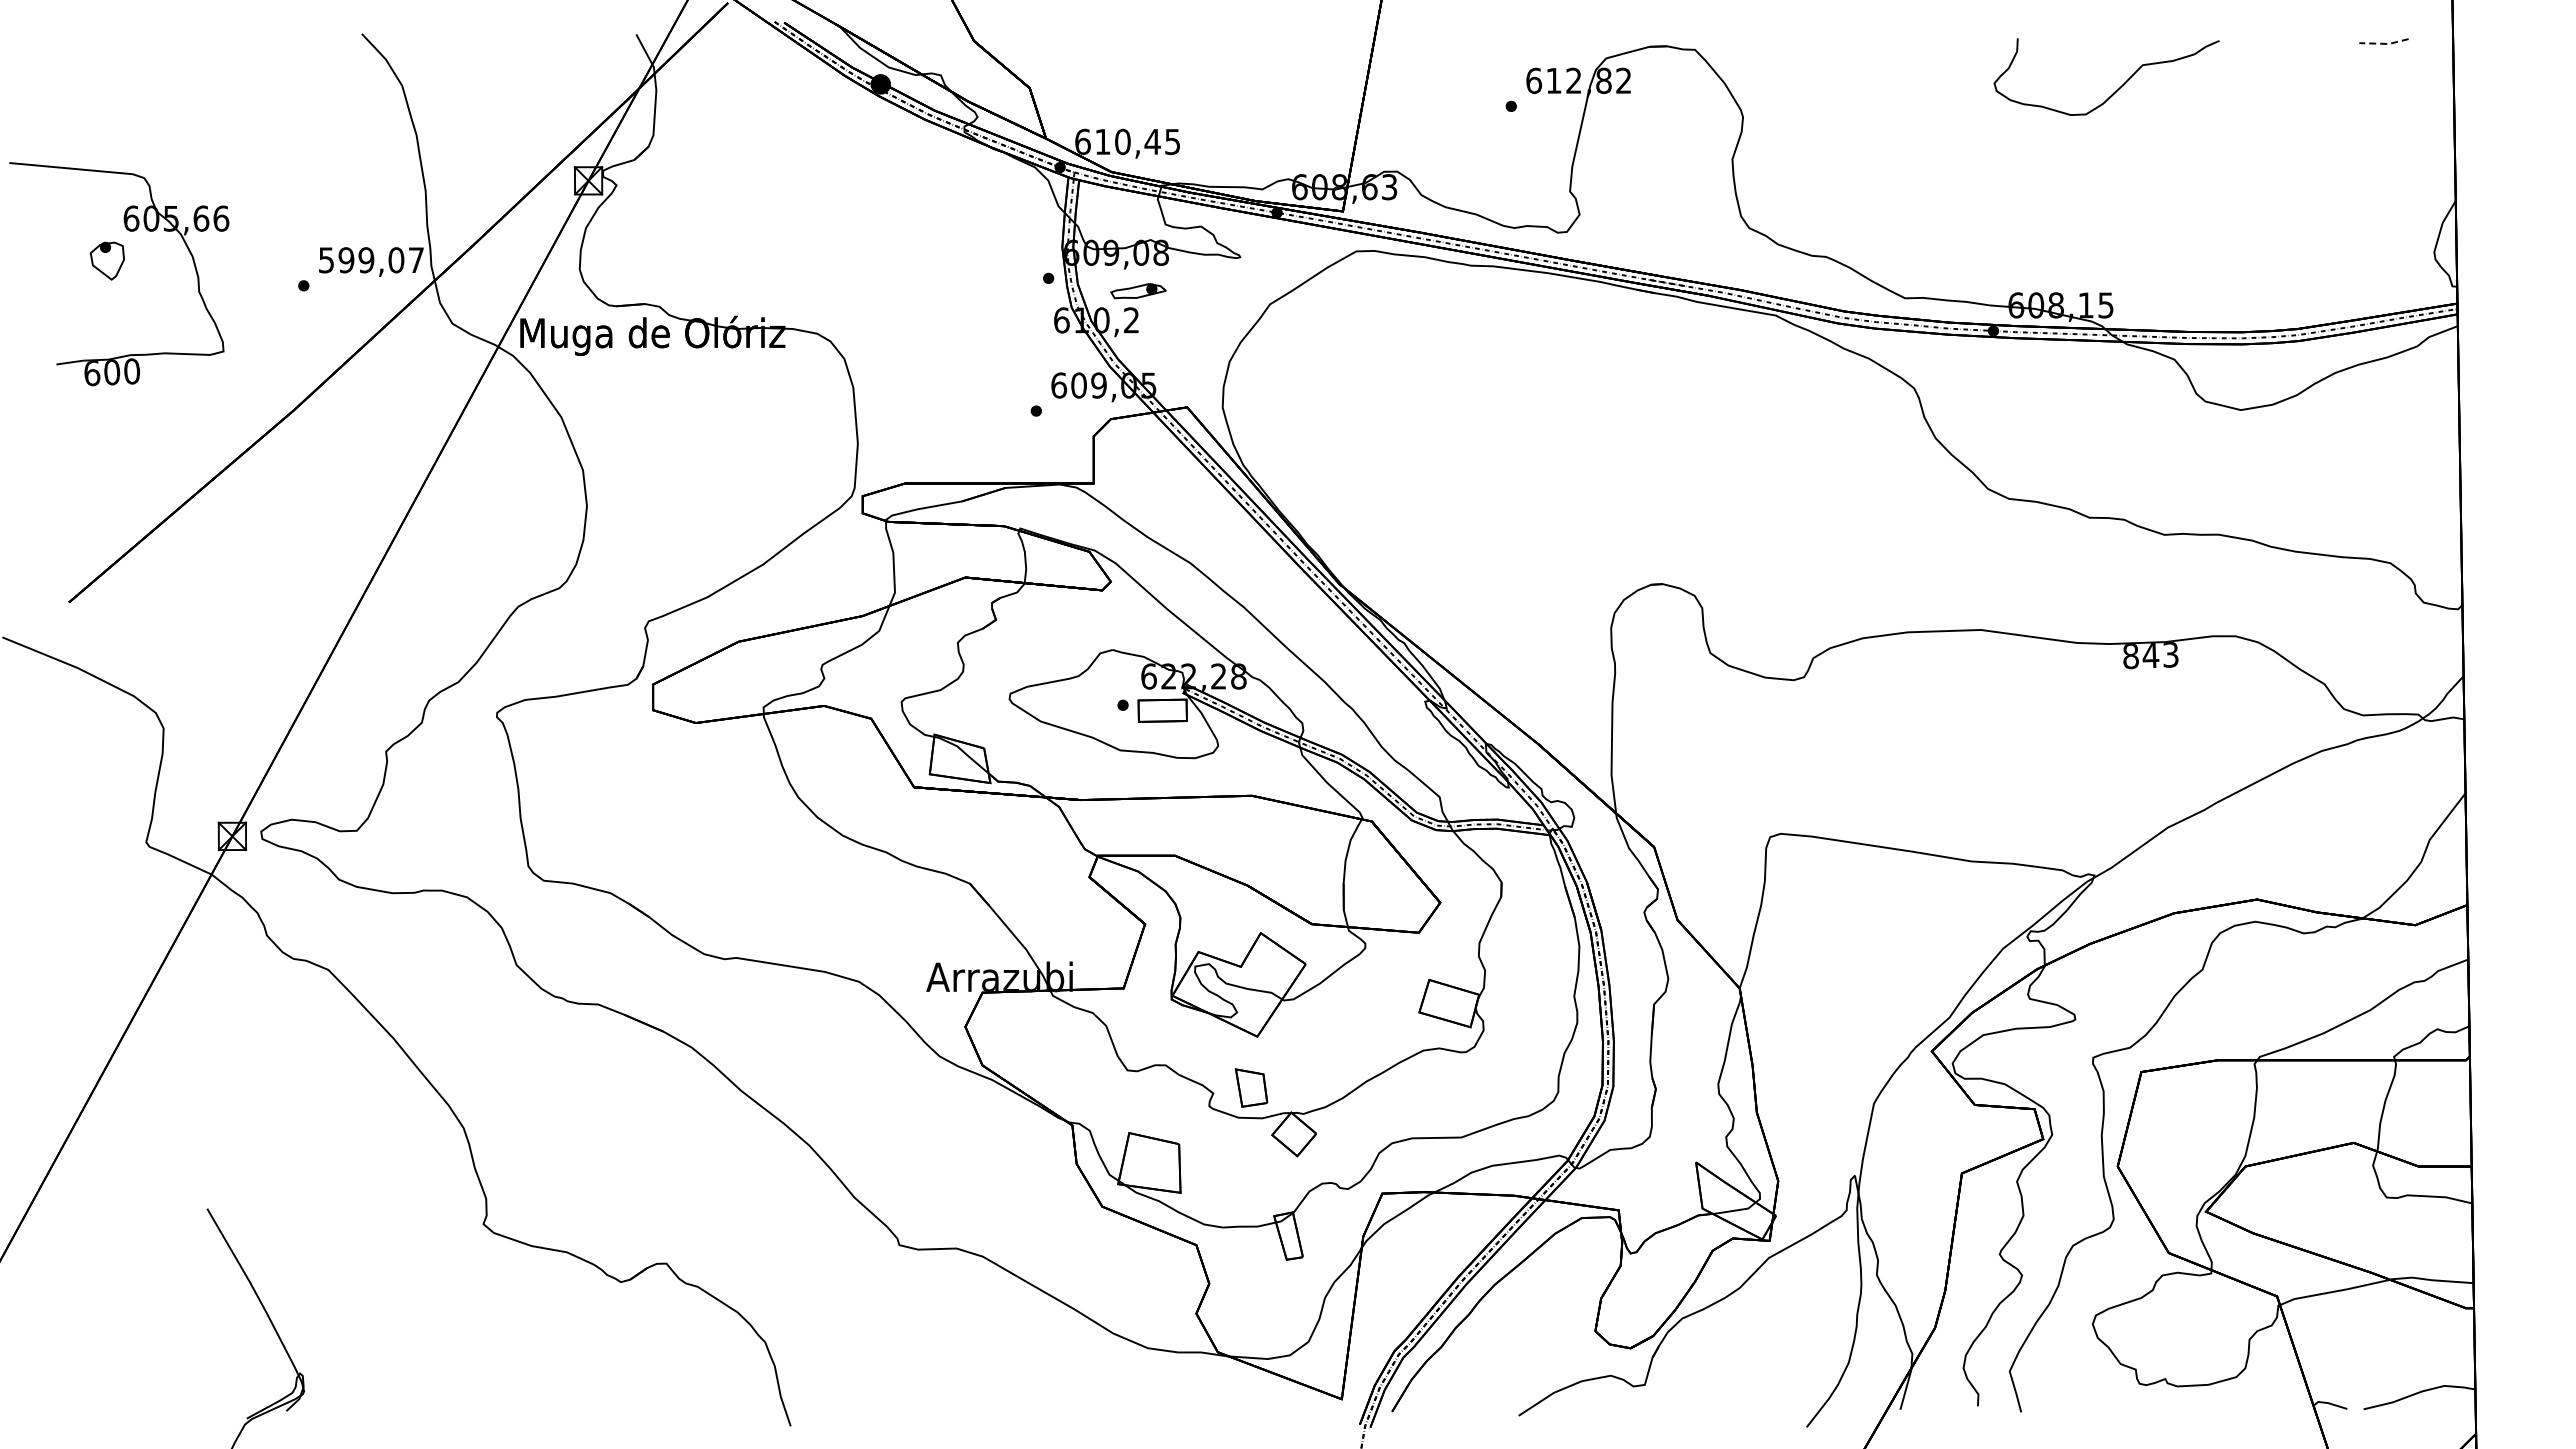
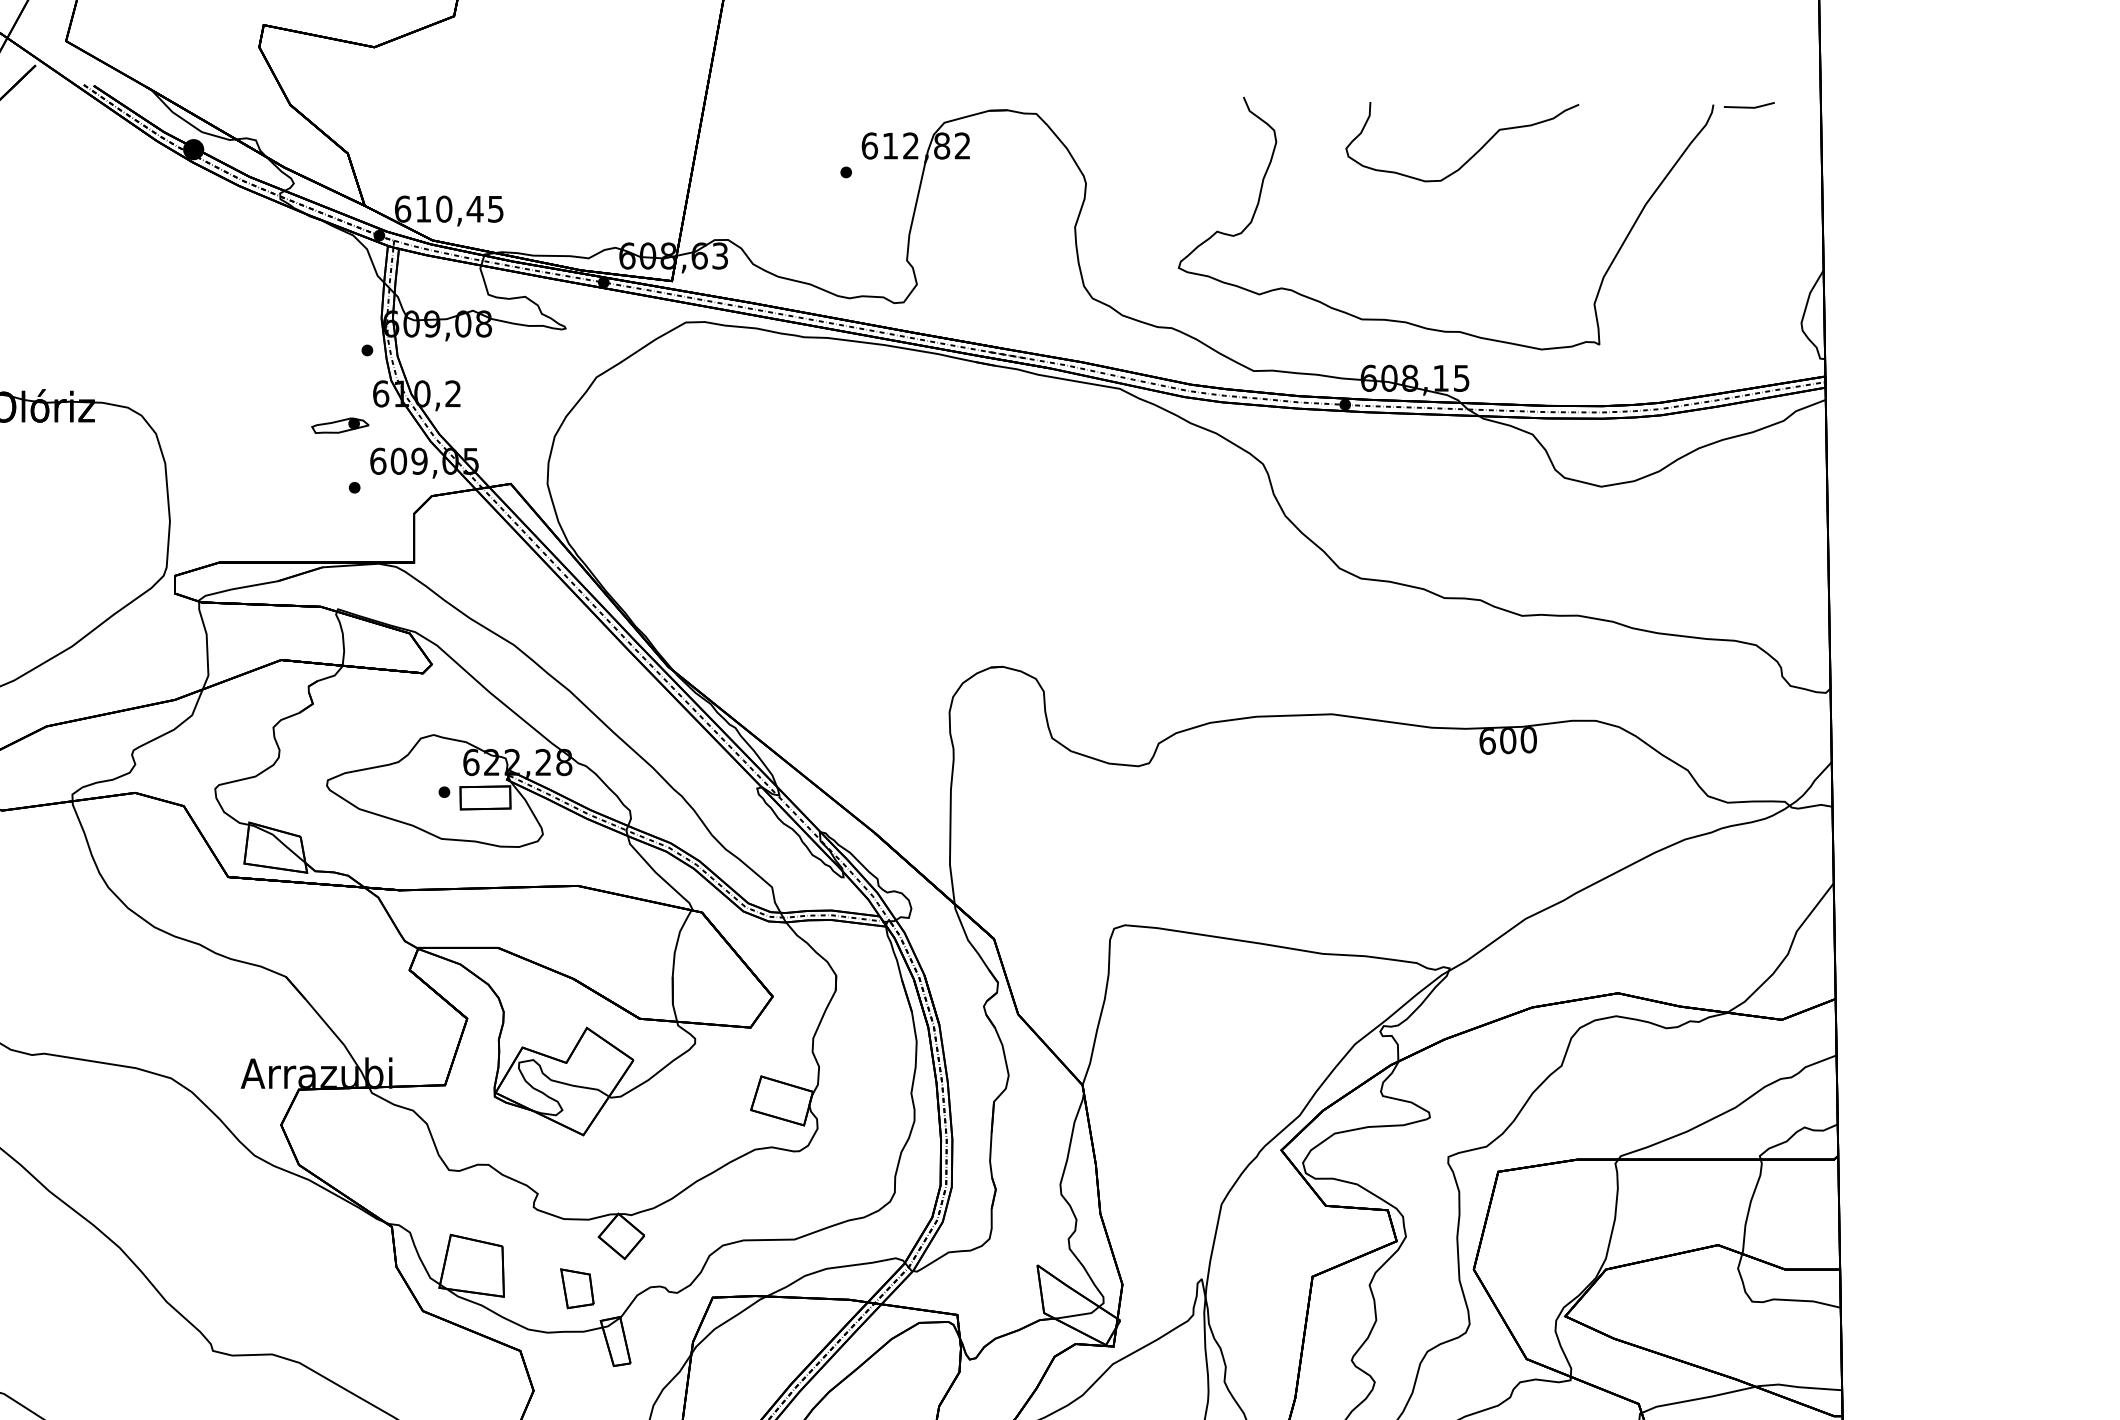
line: (2385, 43) -> (1750, 107), dashed -> solid
curve: (2060, 252) -> (1414, 323), added
part: (1138, 291) -> (340, 426), moved
text: (2150, 655) -> (1507, 740), 843 -> 600
part: (1251, 1087) -> (577, 1288), moved

